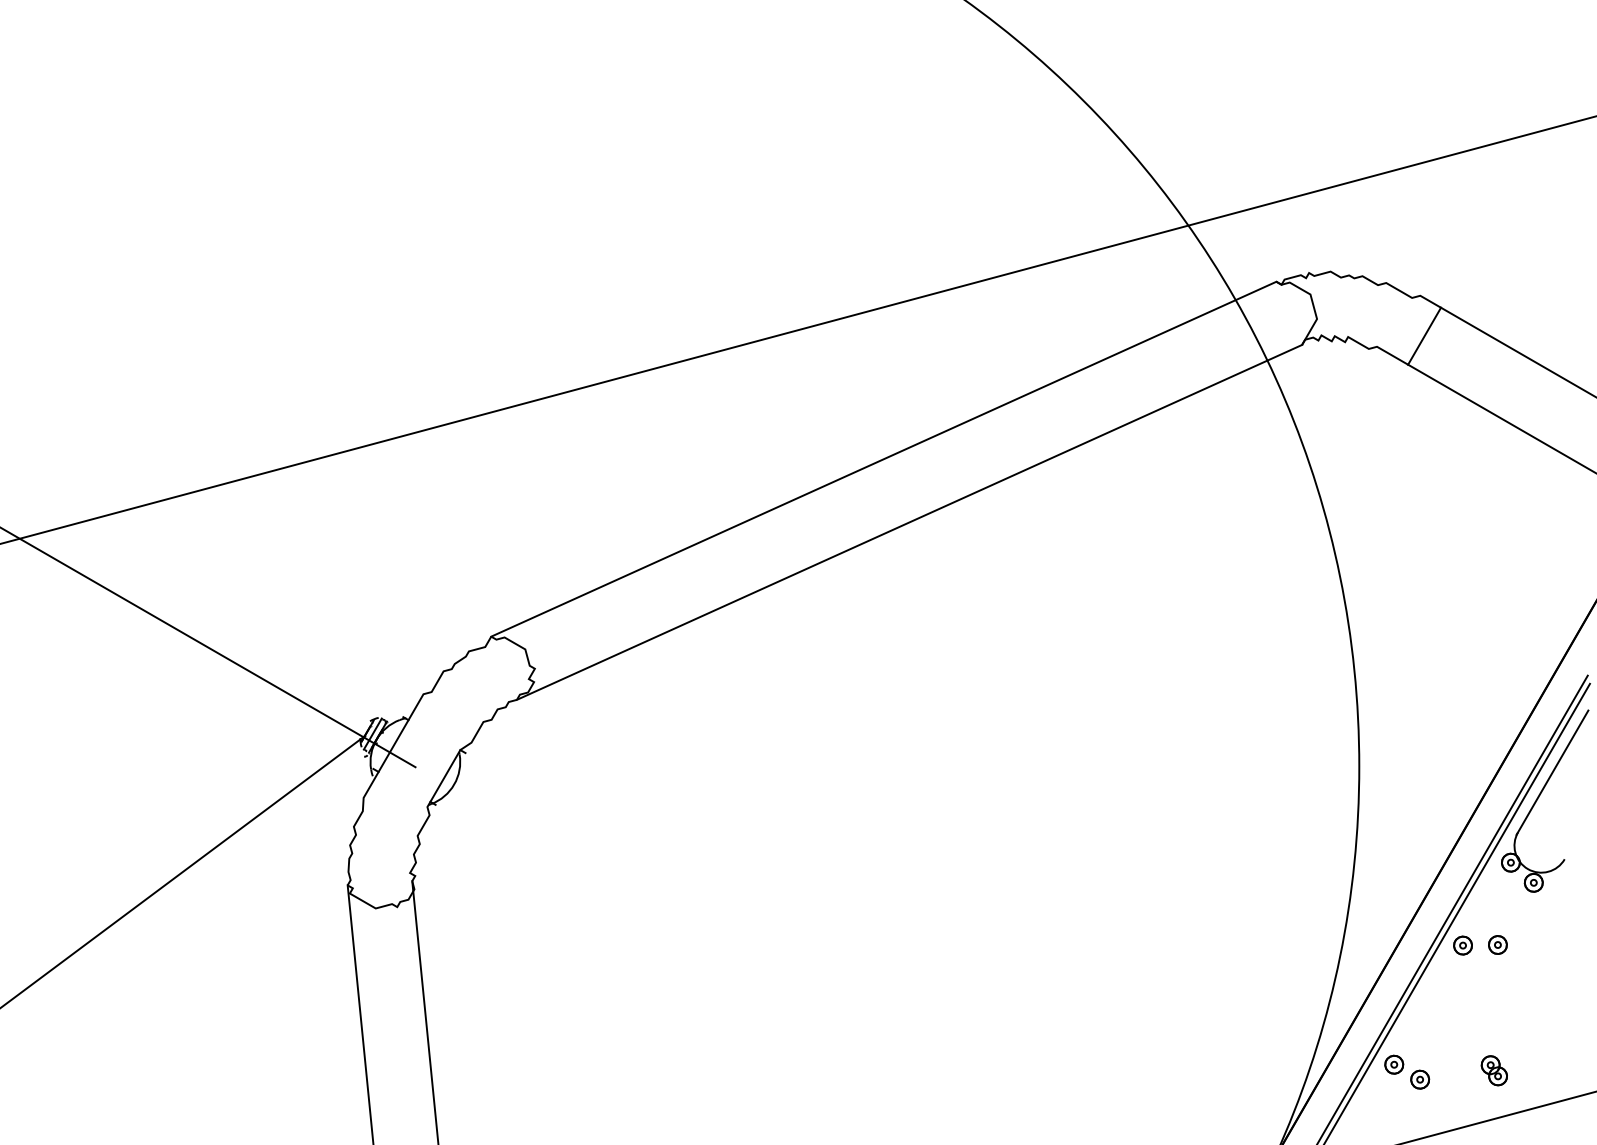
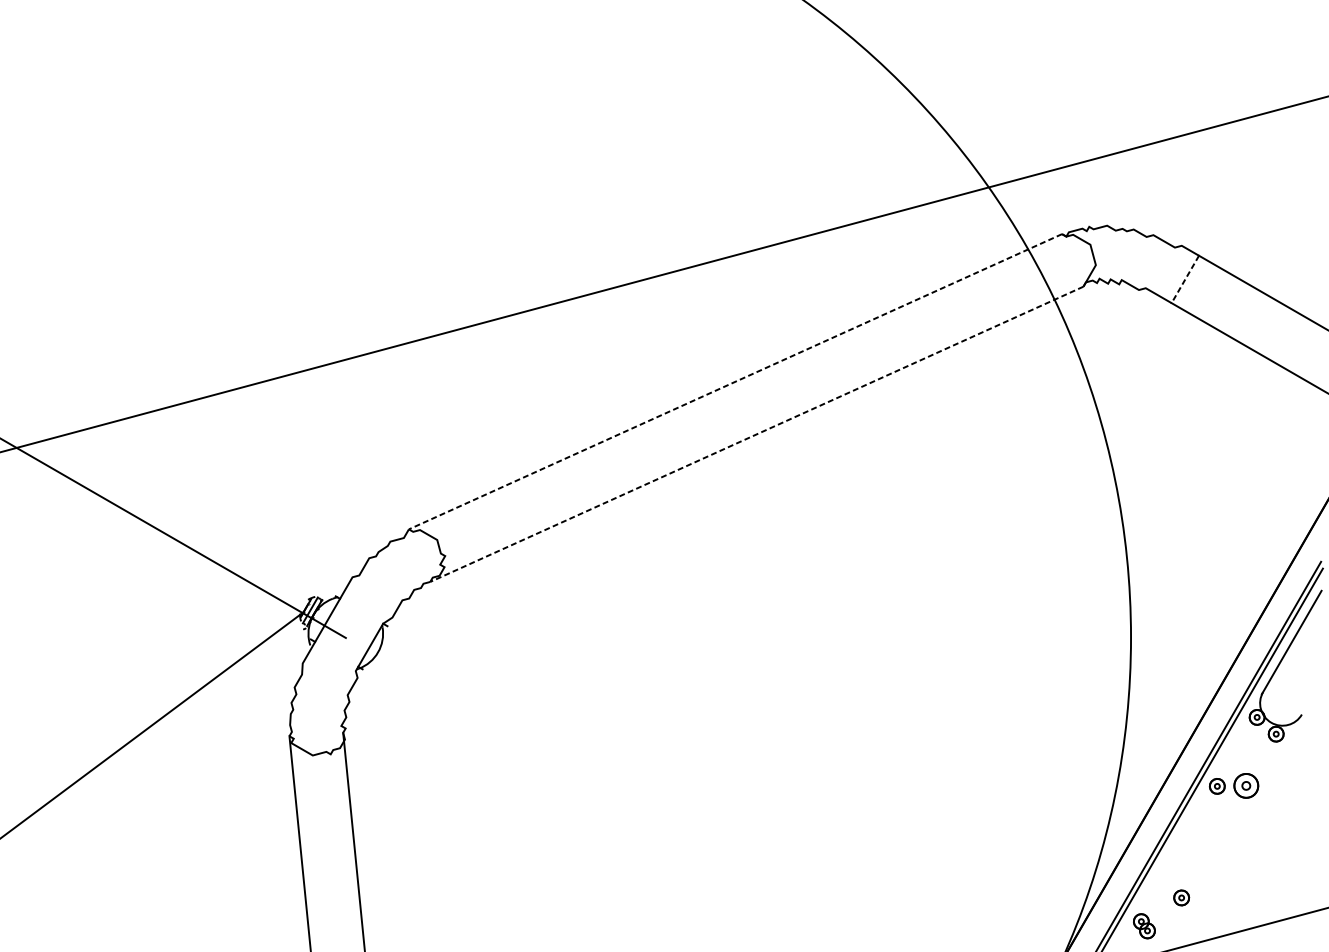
line: (1424, 336) -> (1185, 279), solid -> dashed
line: (883, 459) -> (735, 381), solid -> dashed
line: (909, 522) -> (756, 434), solid -> dashed
part: (1497, 944) -> (1245, 785), size x1.6
part: (1394, 1064) -> (1160, 885), removed
part: (1493, 1070) -> (1143, 926), moved

